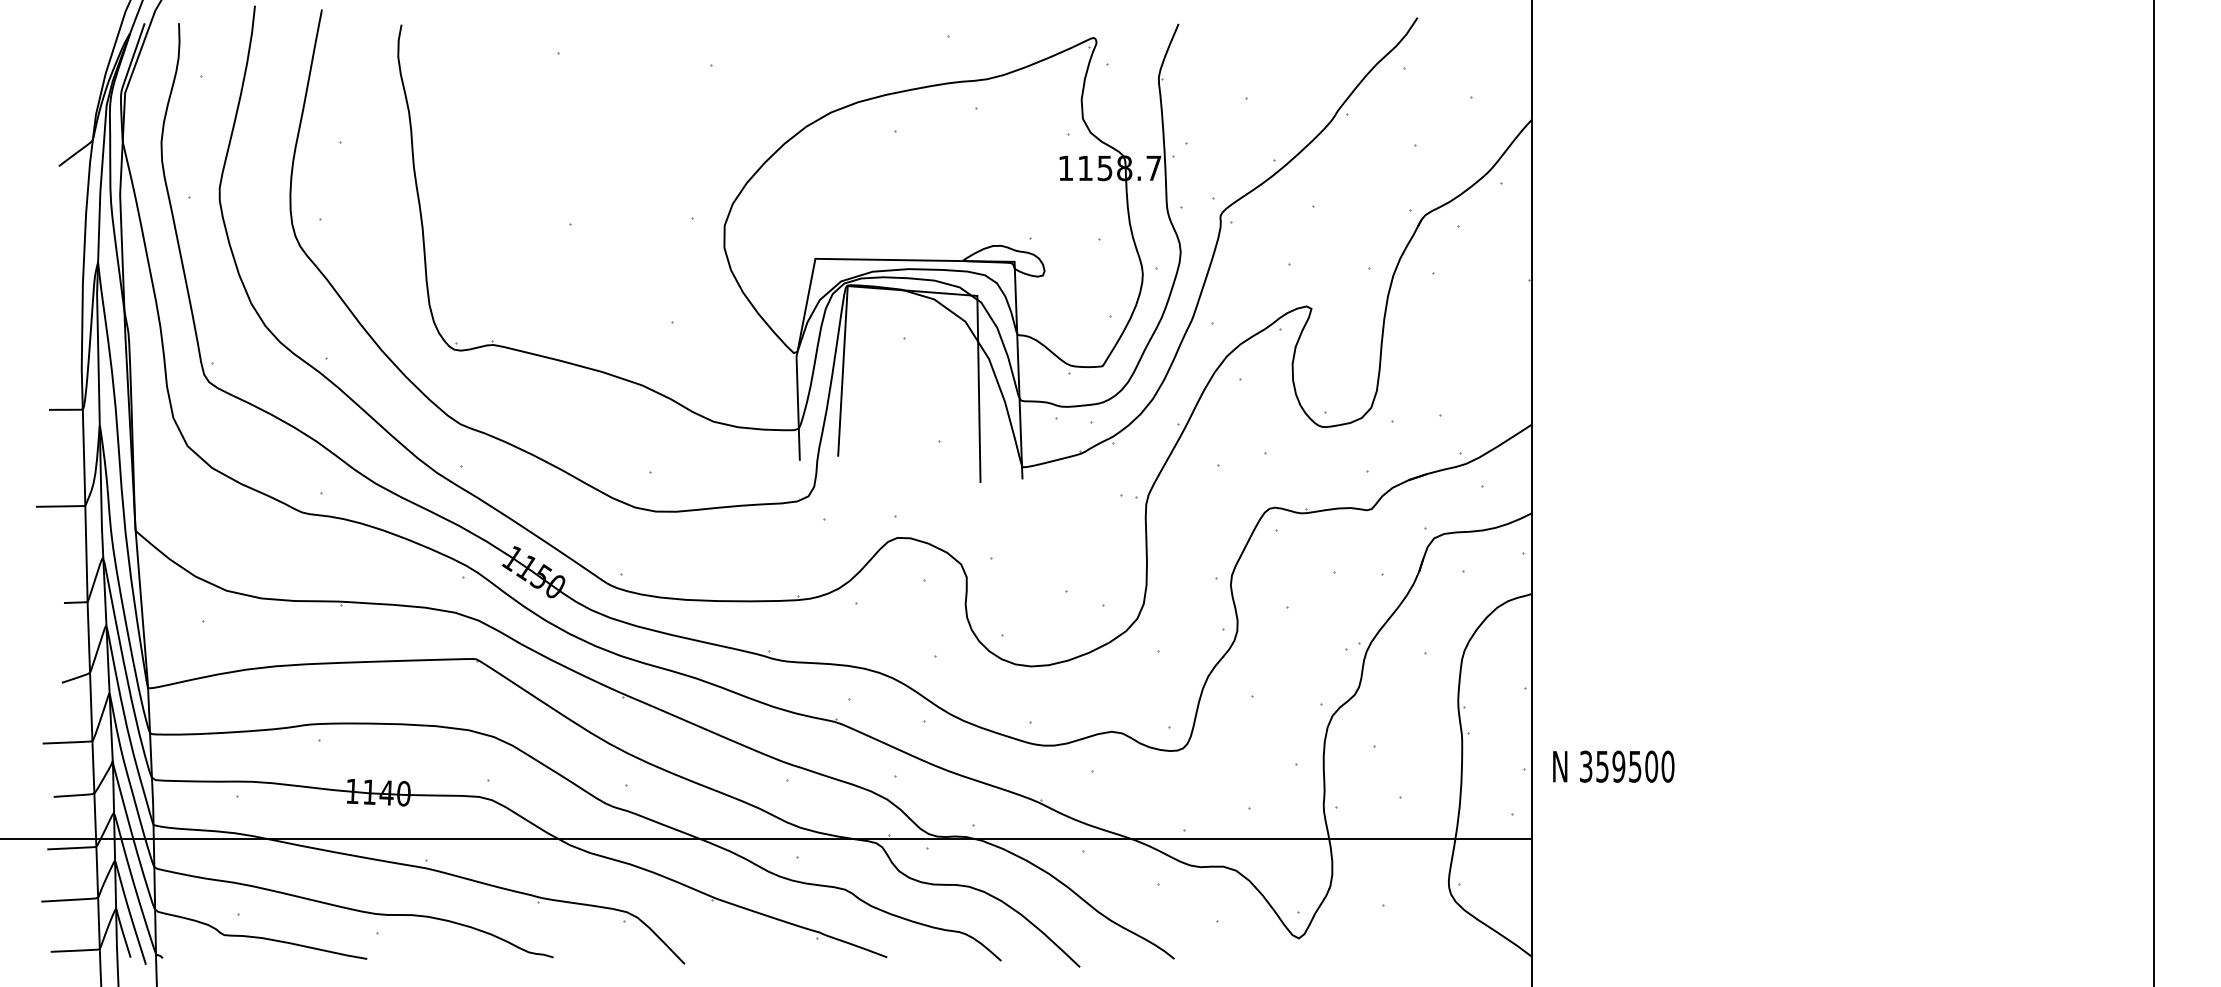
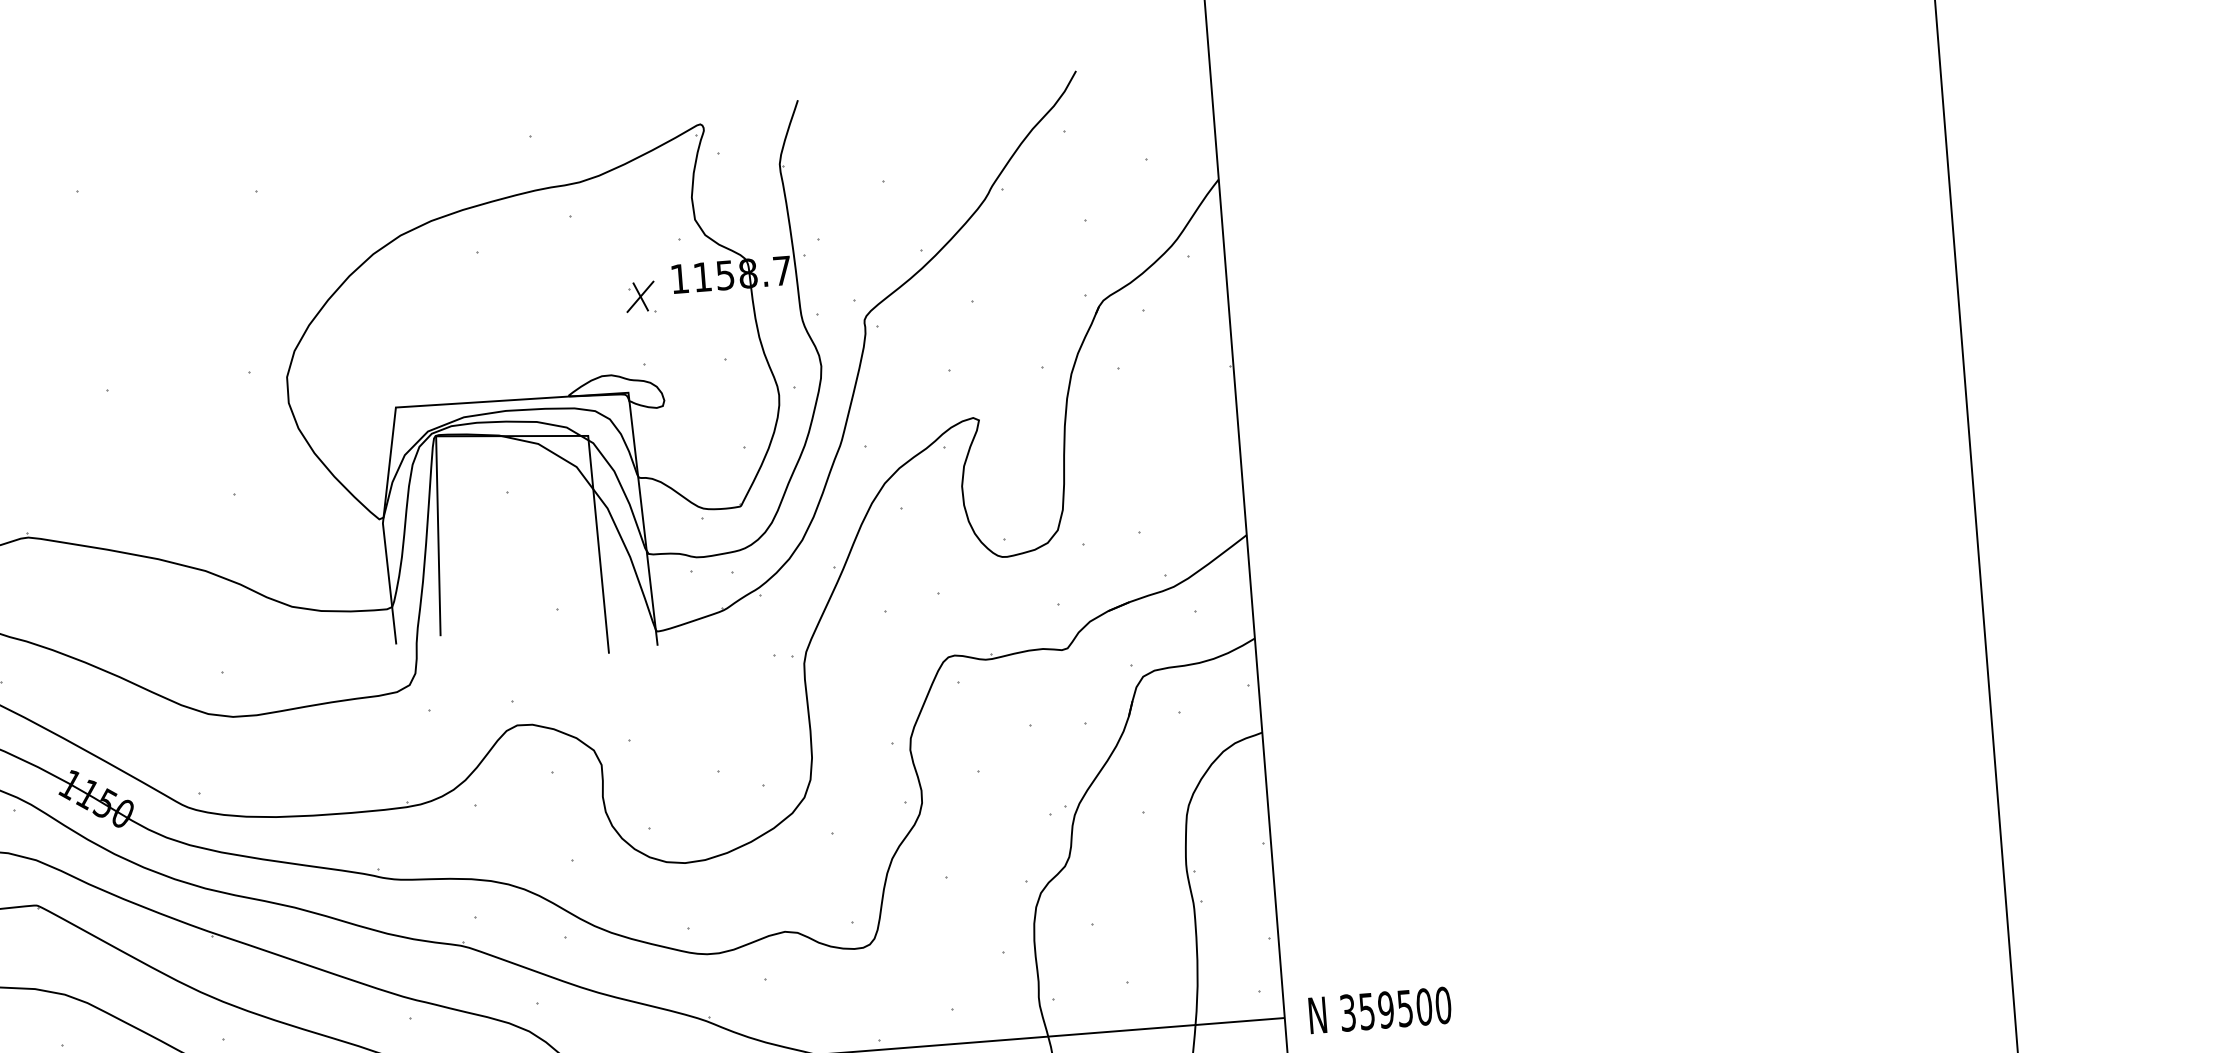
part: (1031, 181) -> (640, 297), added
text: (1613, 766) -> (1379, 1010), moved

